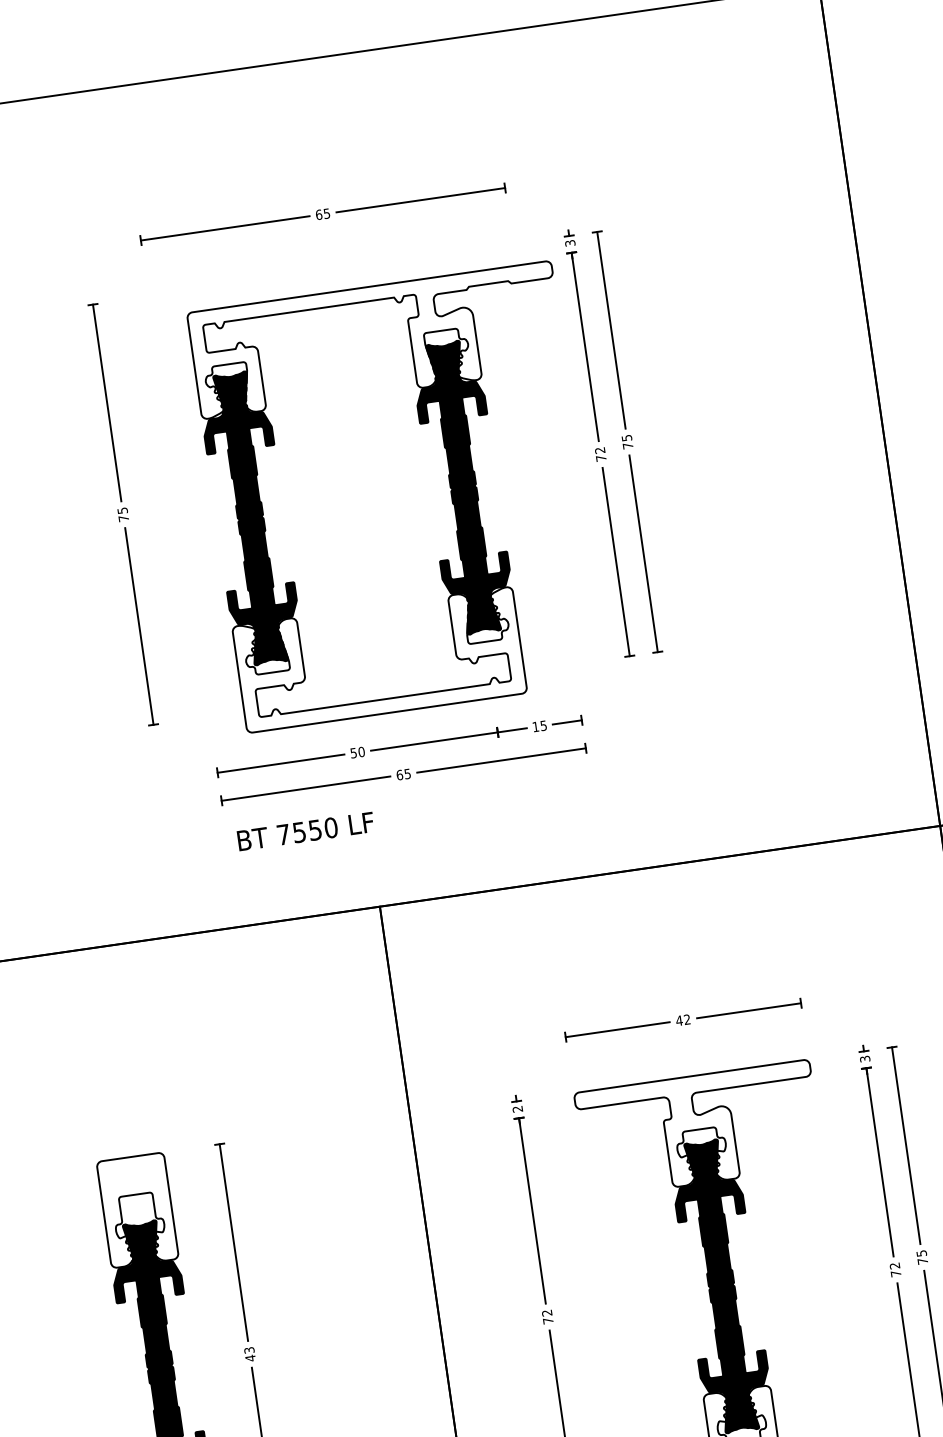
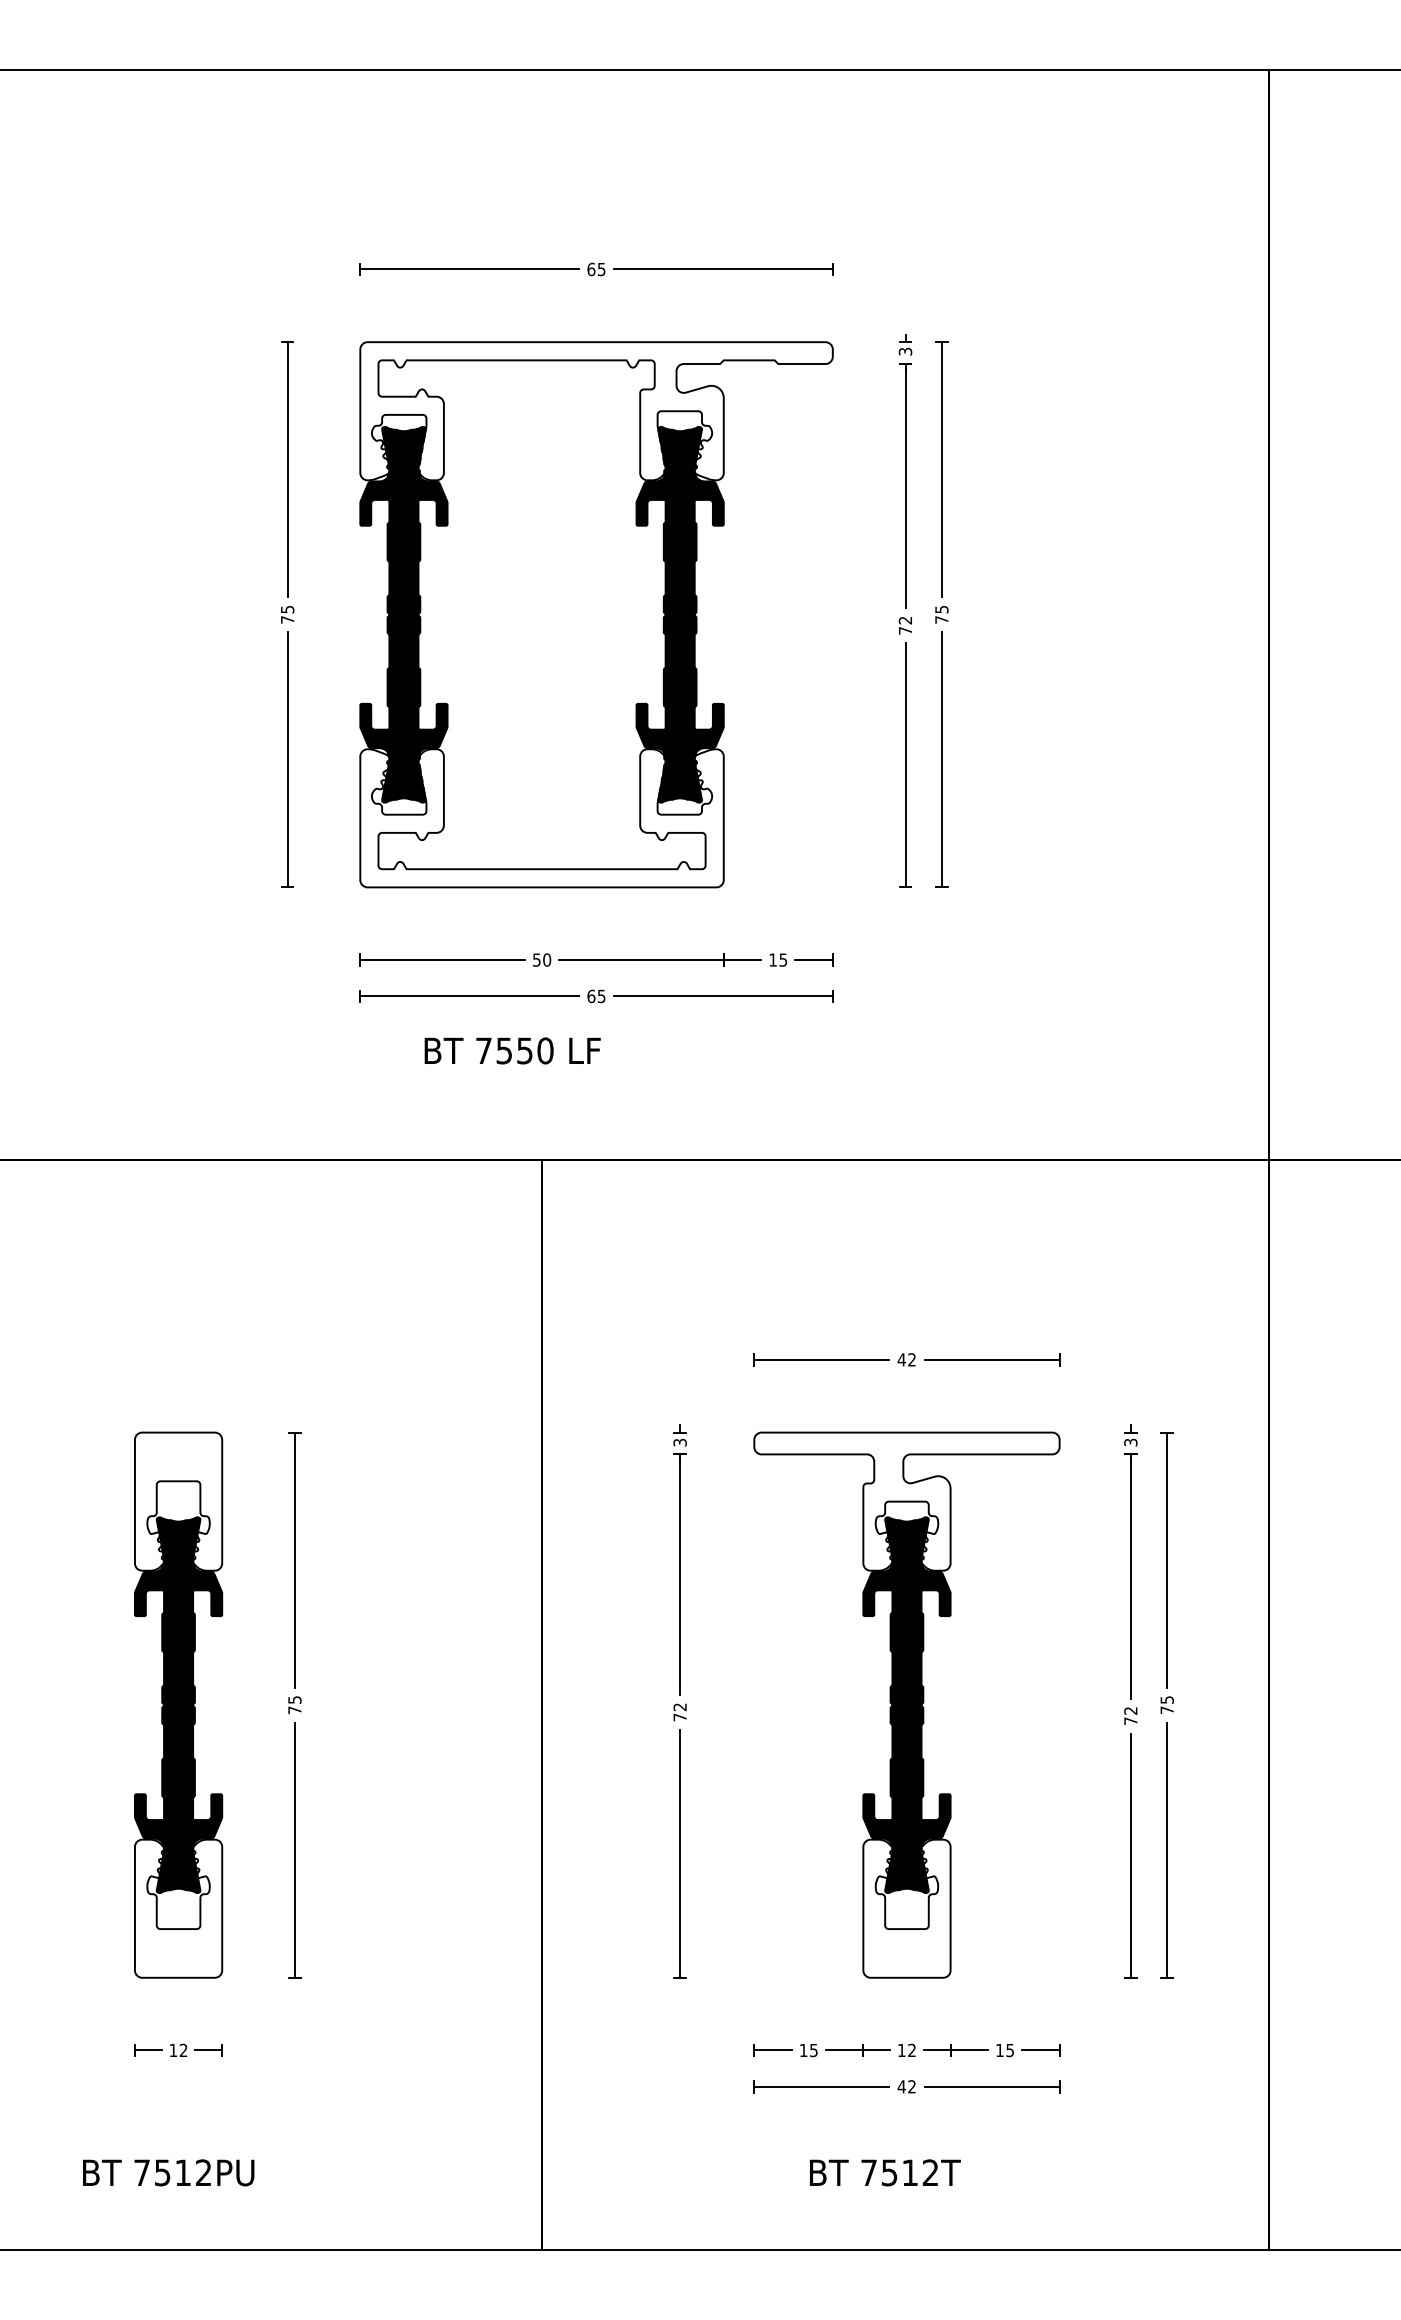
part: (399, 496) -> (596, 614), moved
text: (305, 831) -> (512, 1050), moved
text: (517, 1109) -> (679, 1442), 2 -> 3
text: (249, 1354) -> (294, 1705), 43 -> 75

